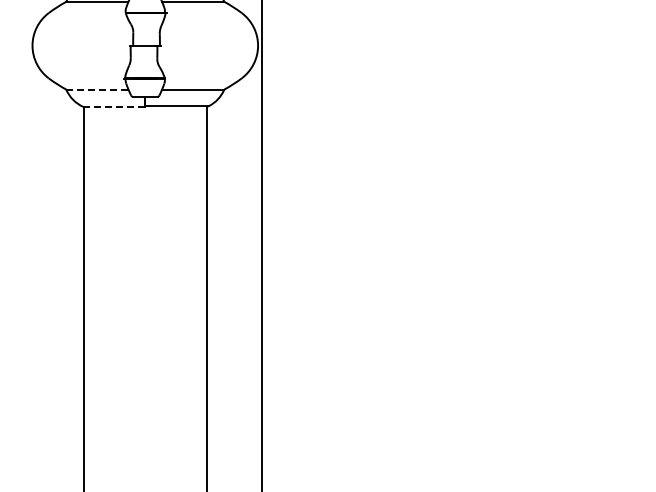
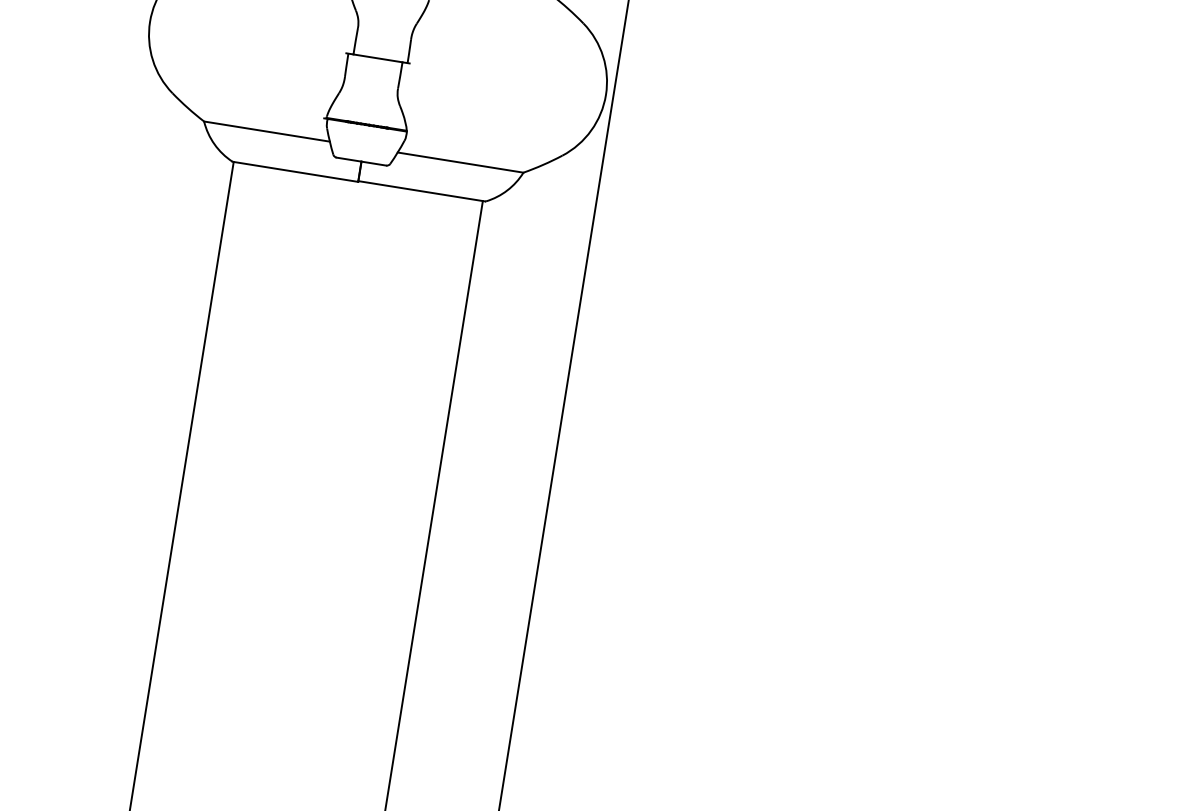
line: (96, 89) -> (265, 131), dashed -> solid
line: (114, 106) -> (296, 171), dashed -> solid

